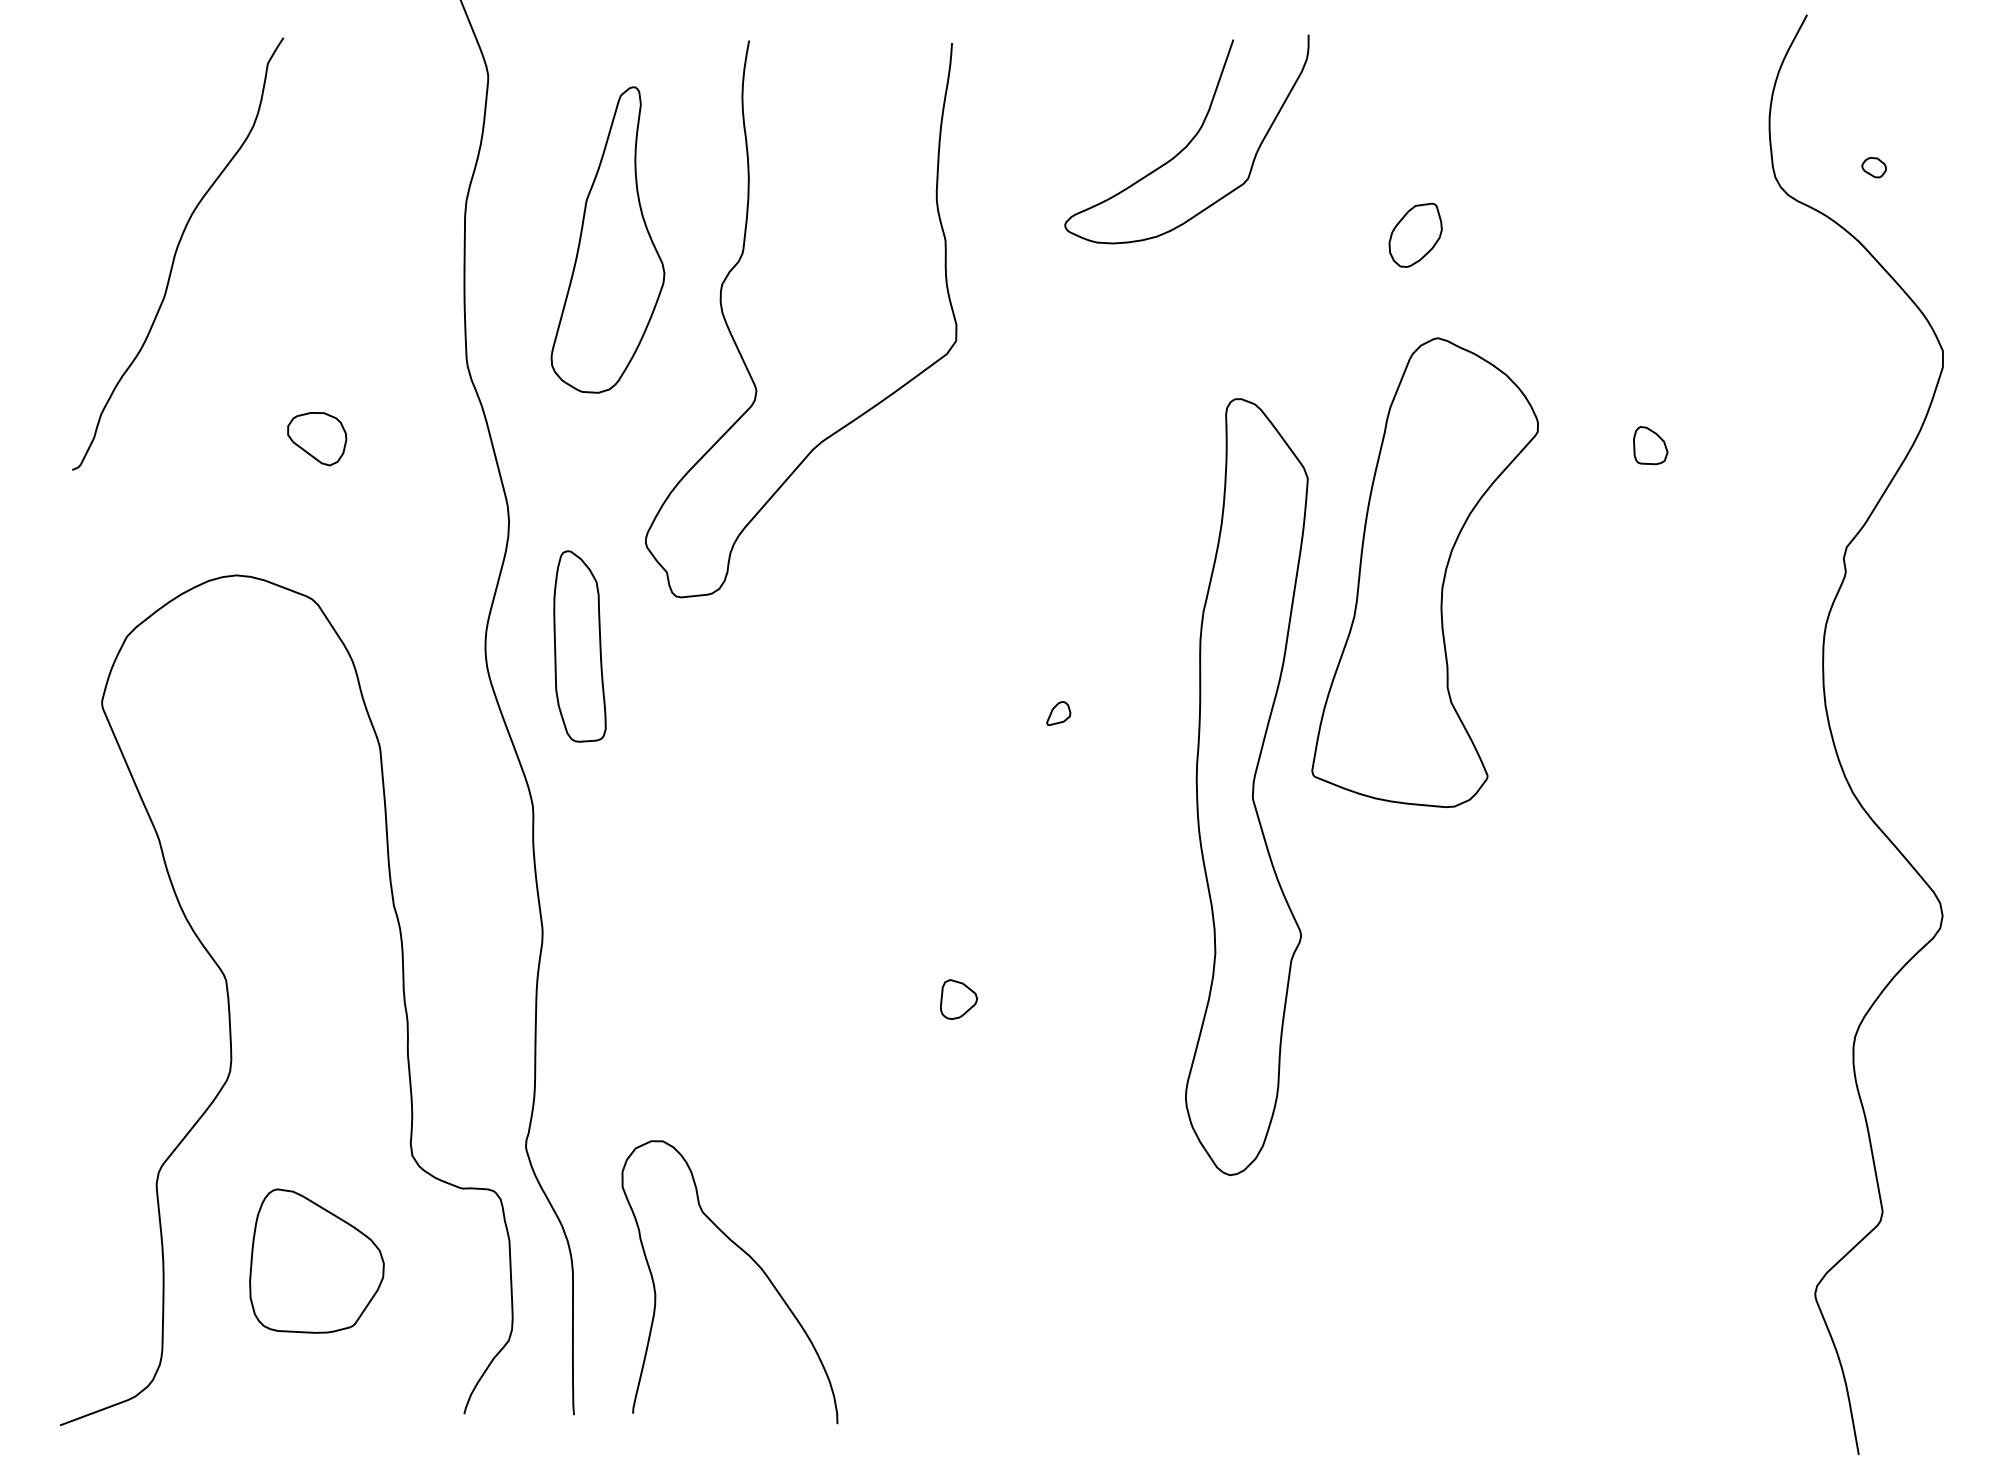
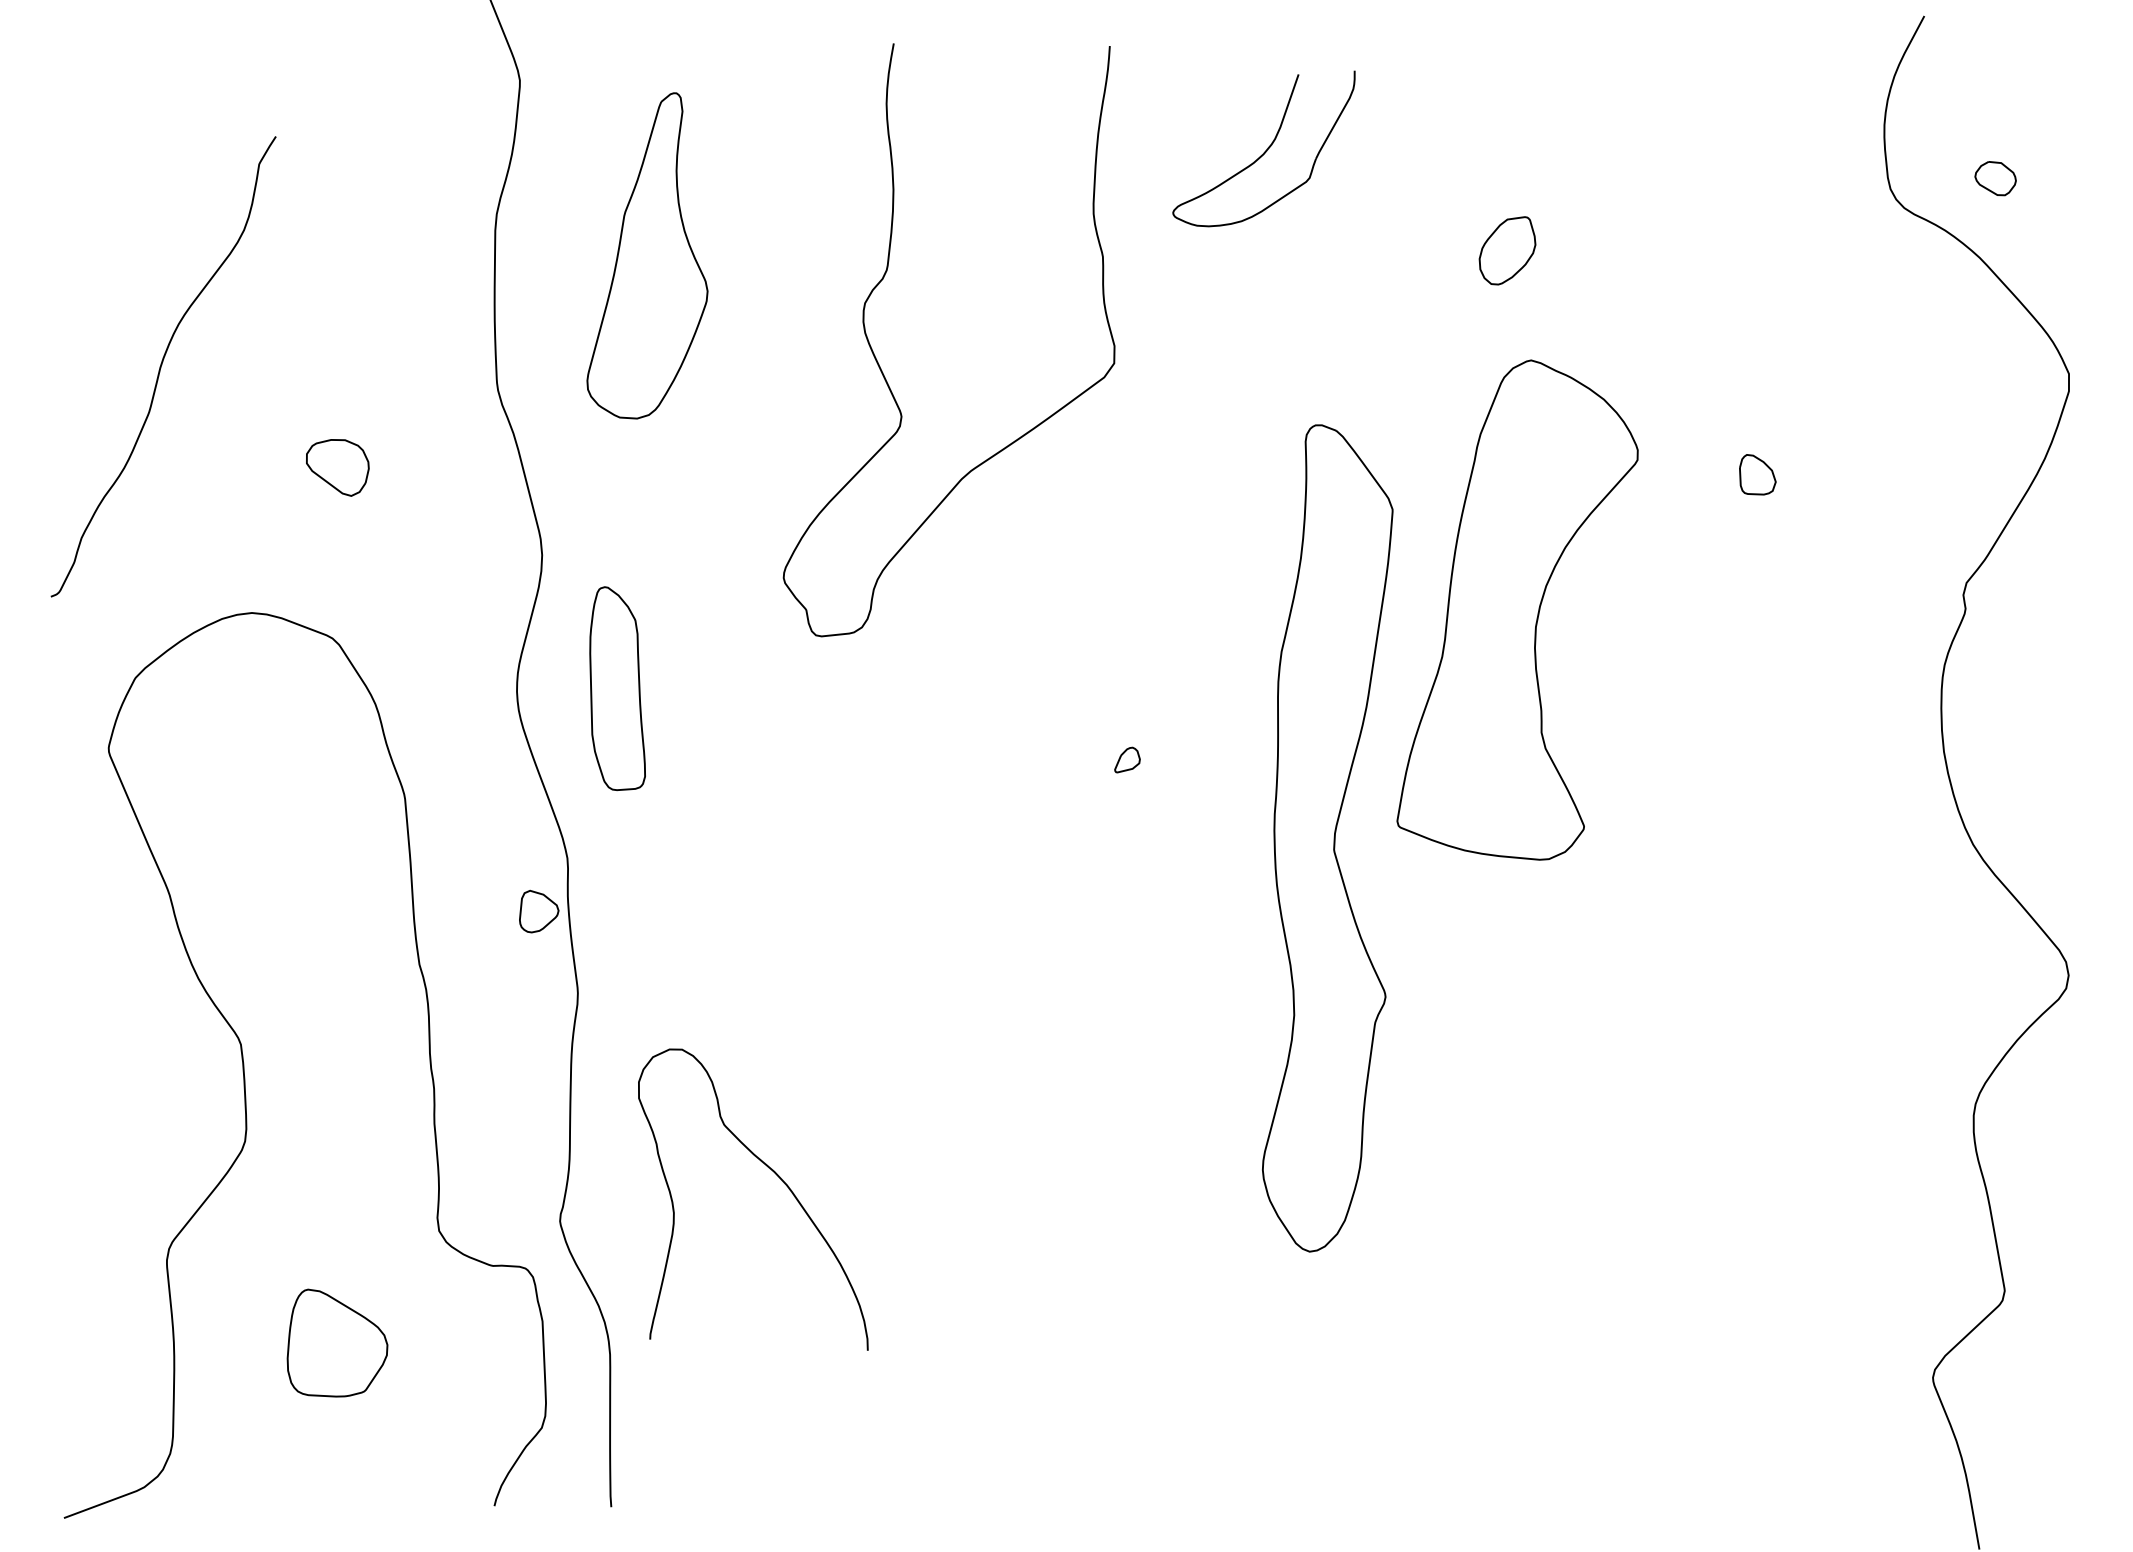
part: (1186, 139) -> (1263, 148), size x0.7
part: (1873, 167) -> (1995, 178), size x1.6
curve: (176, 252) -> (162, 365), moved
curve: (739, 349) -> (883, 372), moved
part: (959, 999) -> (539, 911), moved
curve: (751, 1259) -> (776, 1175), moved
part: (316, 1260) -> (337, 1342), size x0.7

